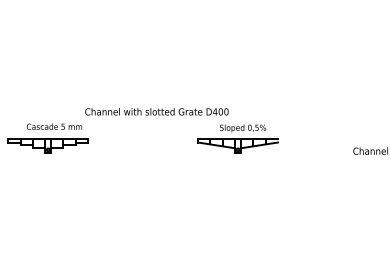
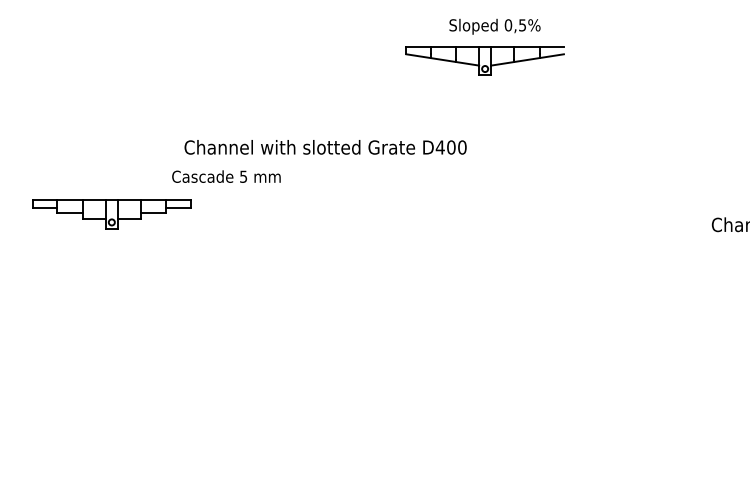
text: (54, 126) -> (226, 176), moved
part: (237, 138) -> (484, 46), moved

